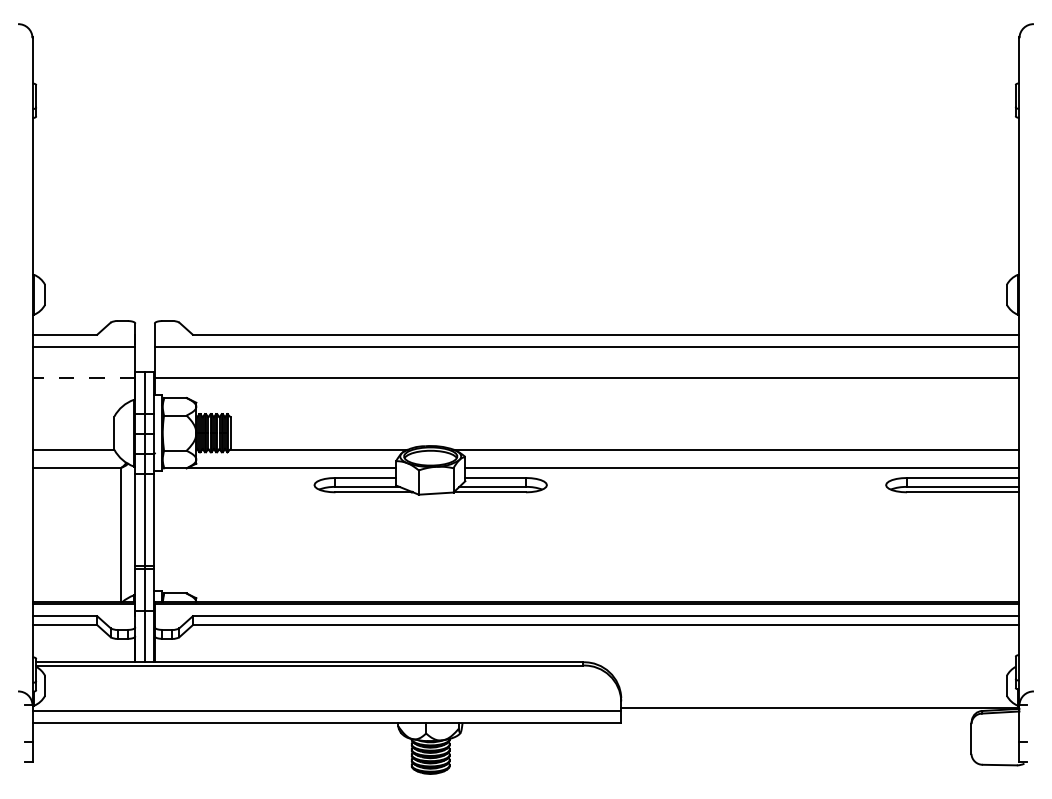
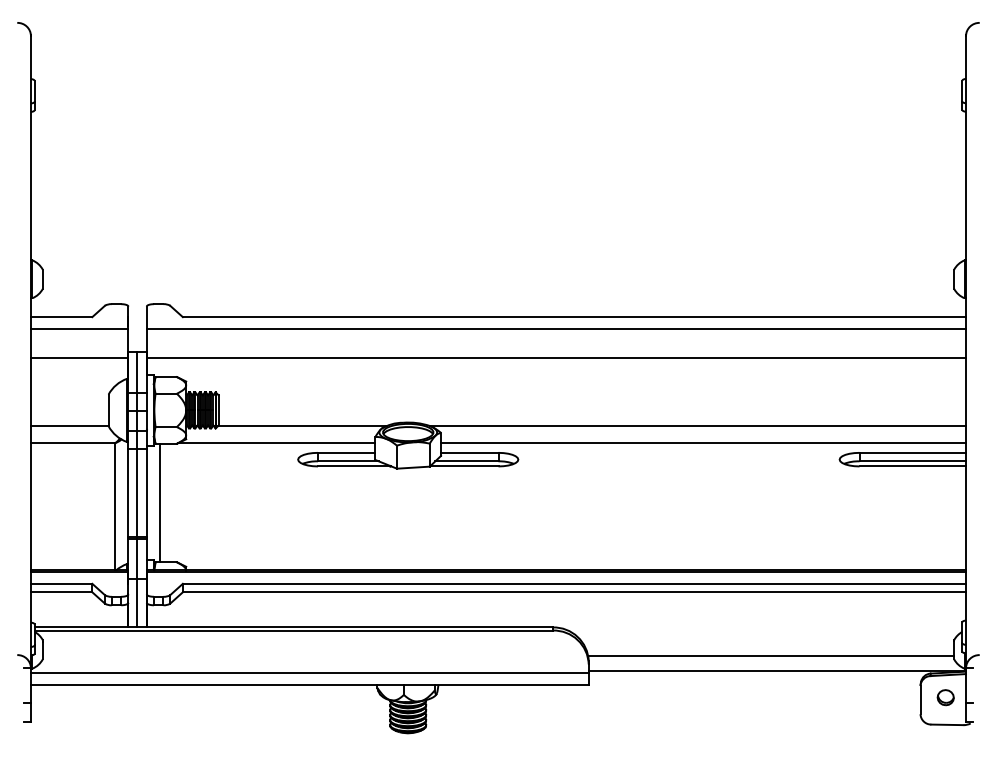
line: (83, 377) -> (79, 357), dashed -> solid
line: (168, 530) -> (159, 502), added
line: (813, 692) -> (770, 656), added
part: (997, 736) -> (945, 697), added

